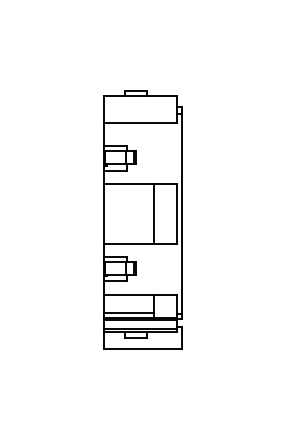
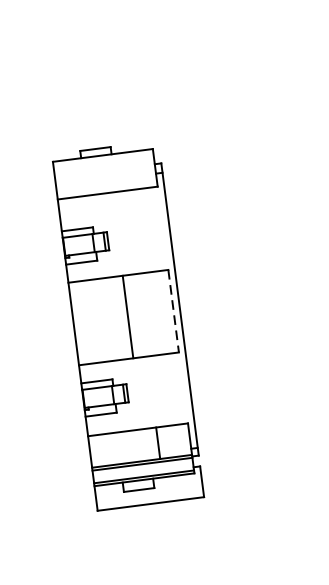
line: (153, 213) -> (127, 316), moved
line: (176, 214) -> (173, 312), solid -> dashed
line: (128, 312) -> (124, 455), removed

